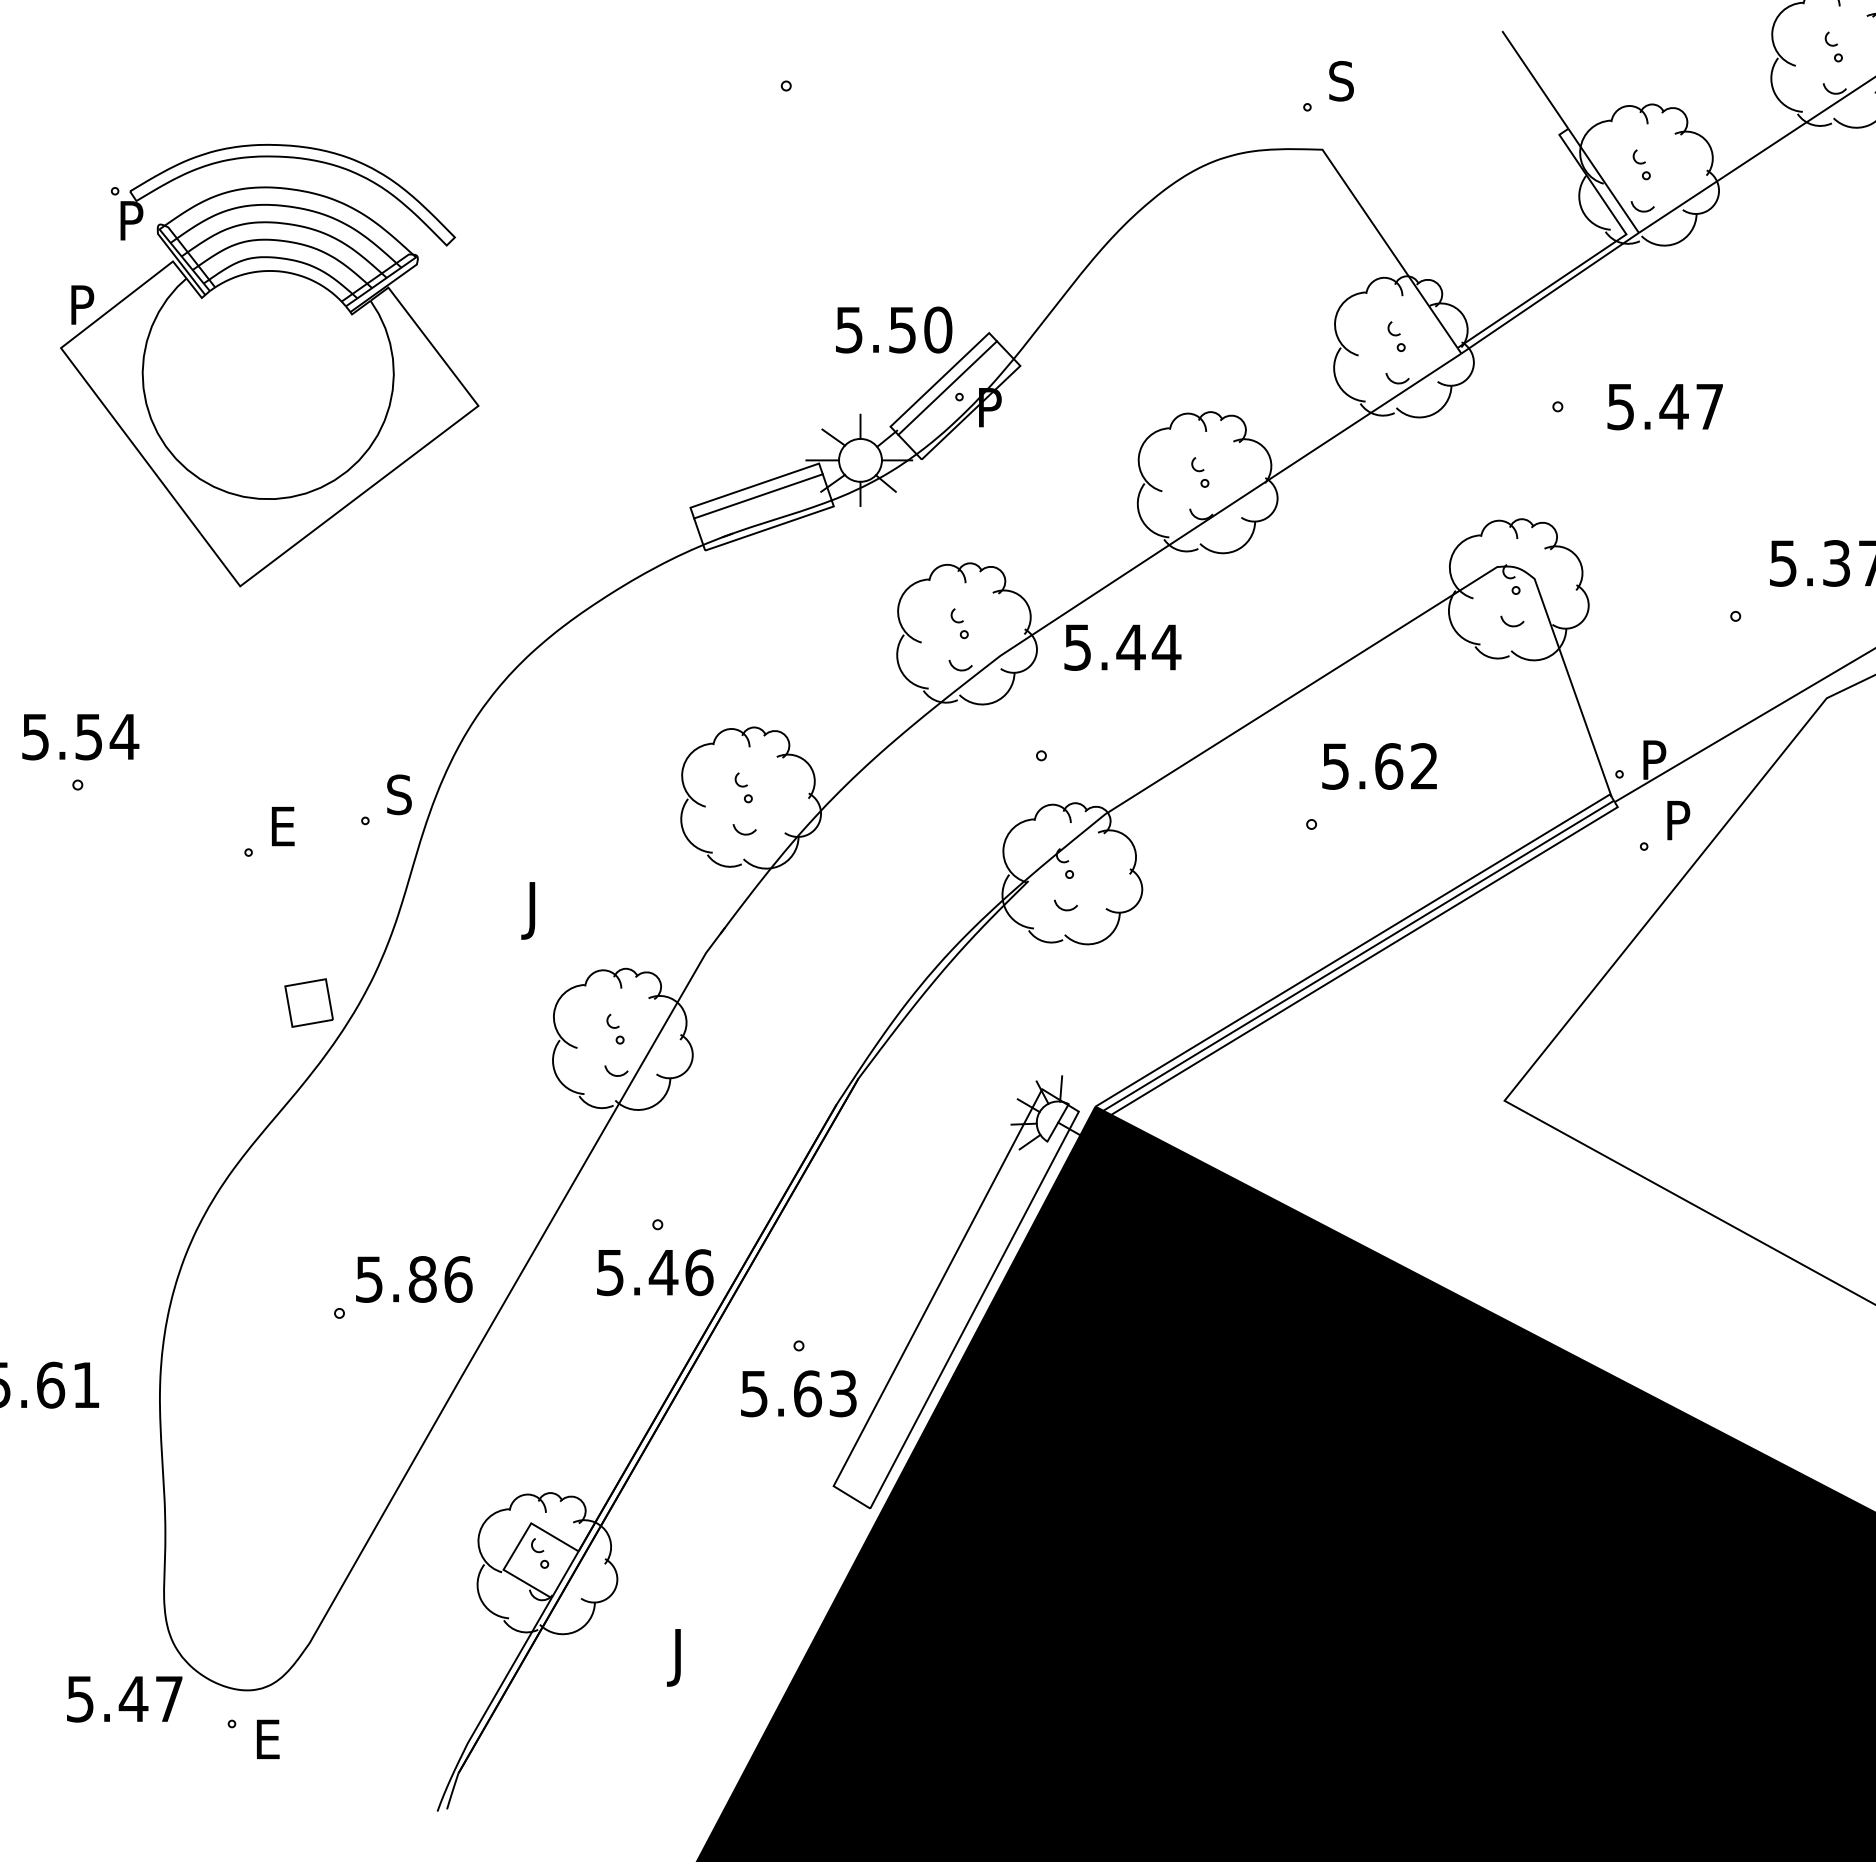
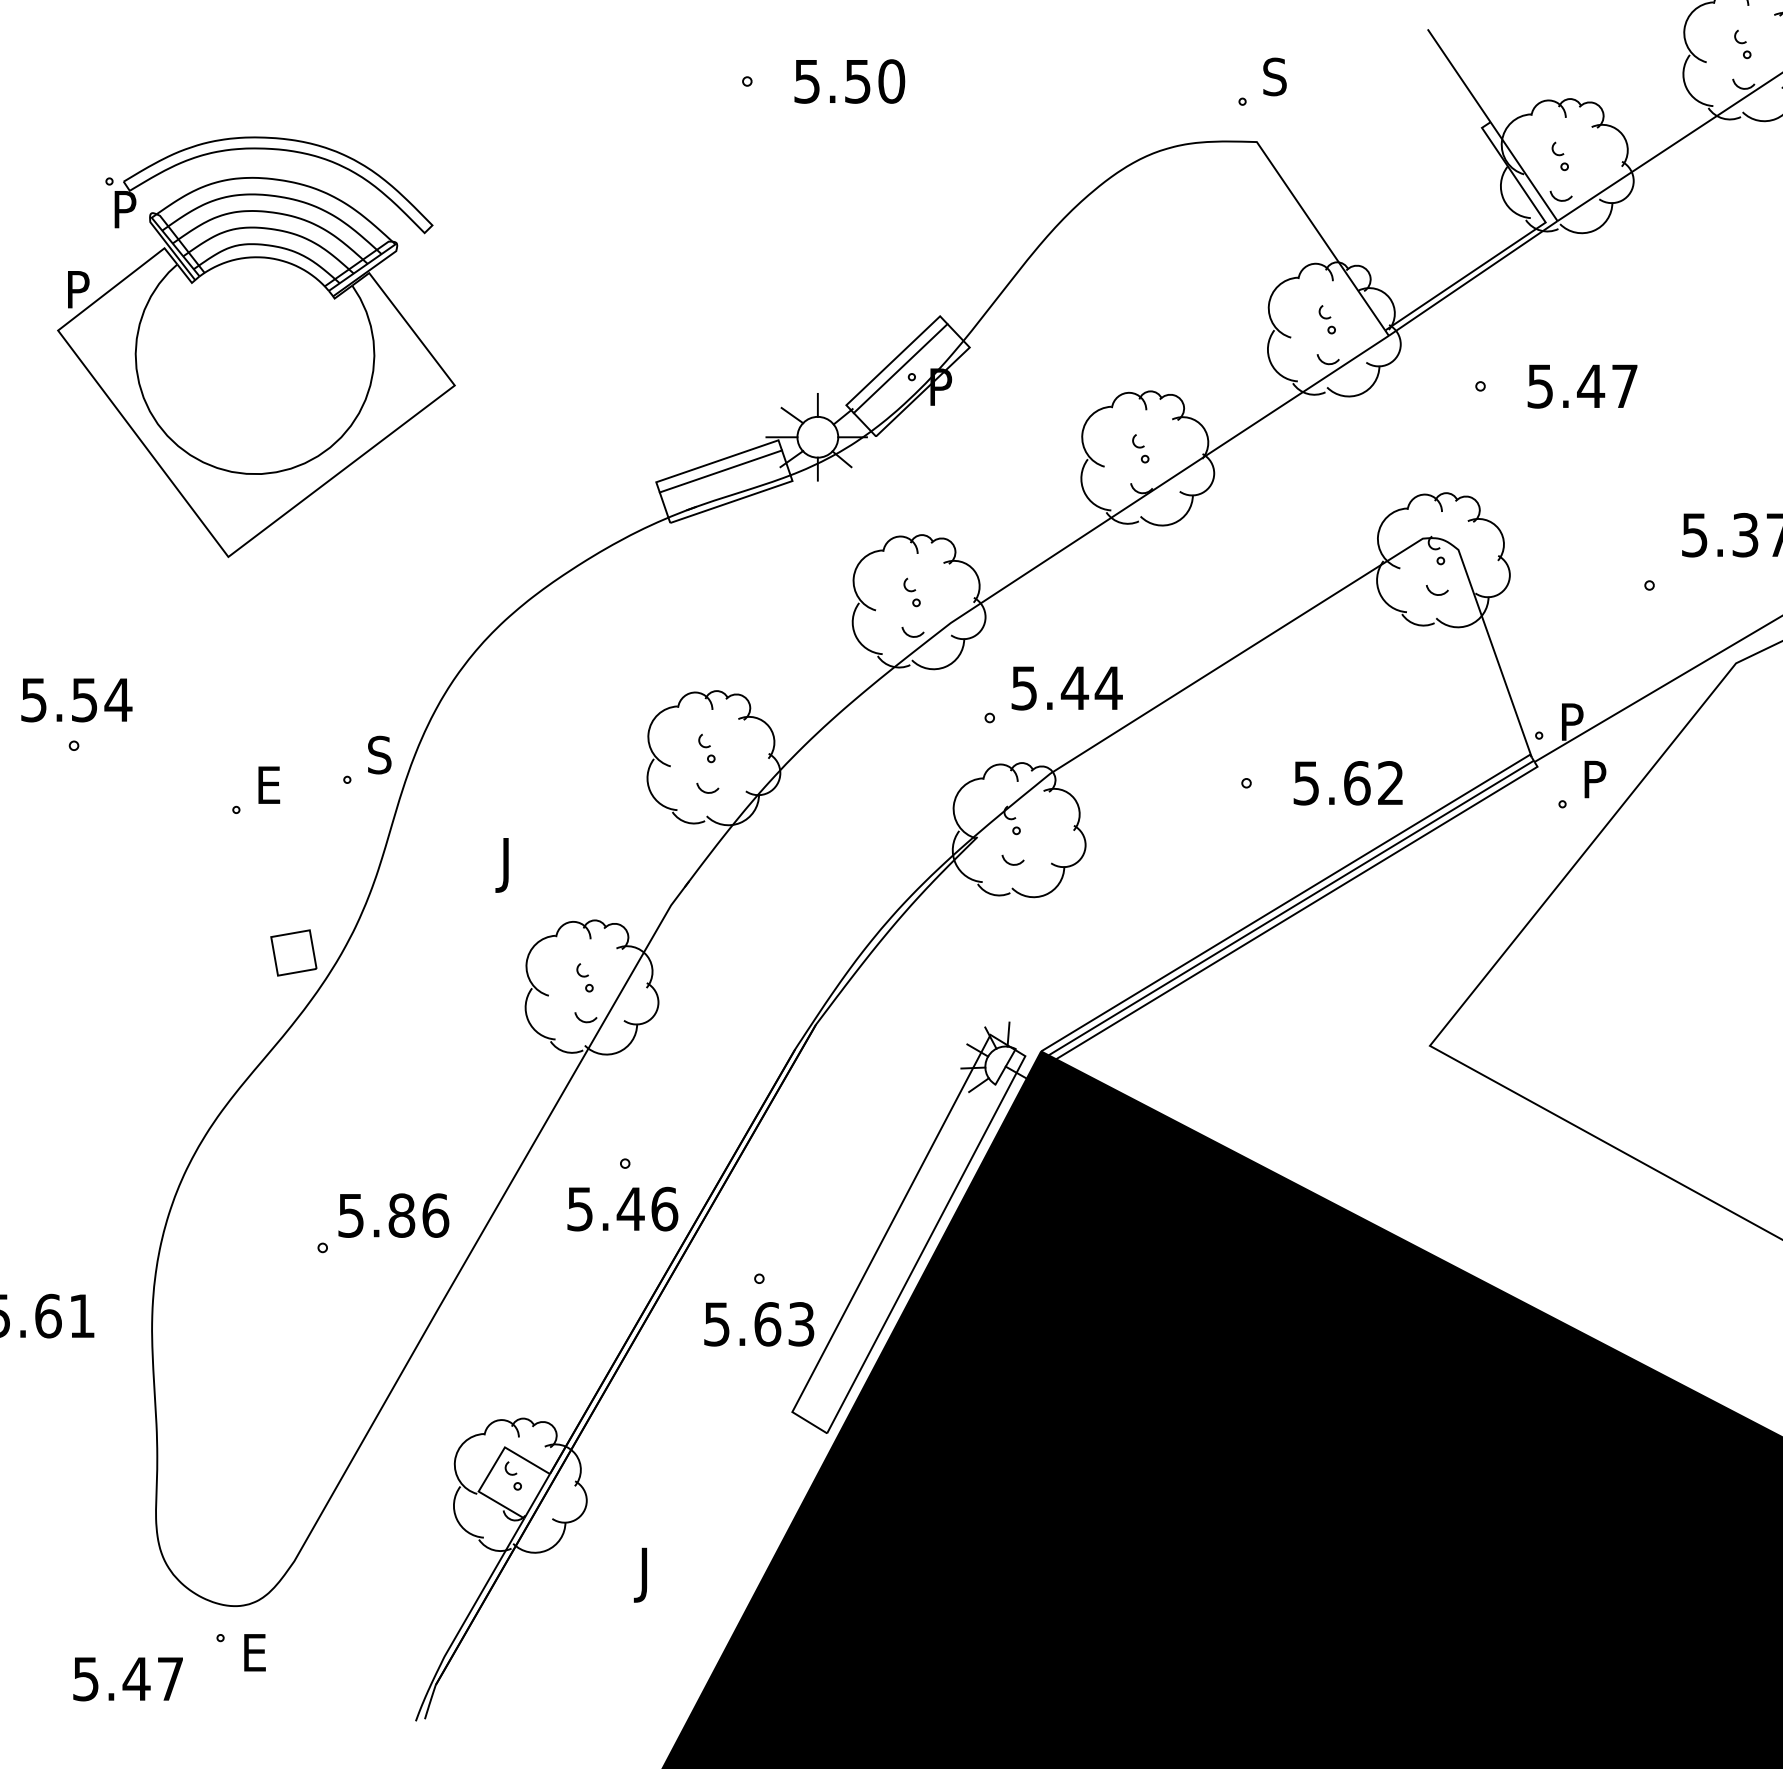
text: (894, 329) -> (850, 81), moved
text: (1122, 647) -> (1066, 688), moved
text: (1379, 766) -> (1348, 783), moved
text: (124, 1699) -> (127, 1679), moved

